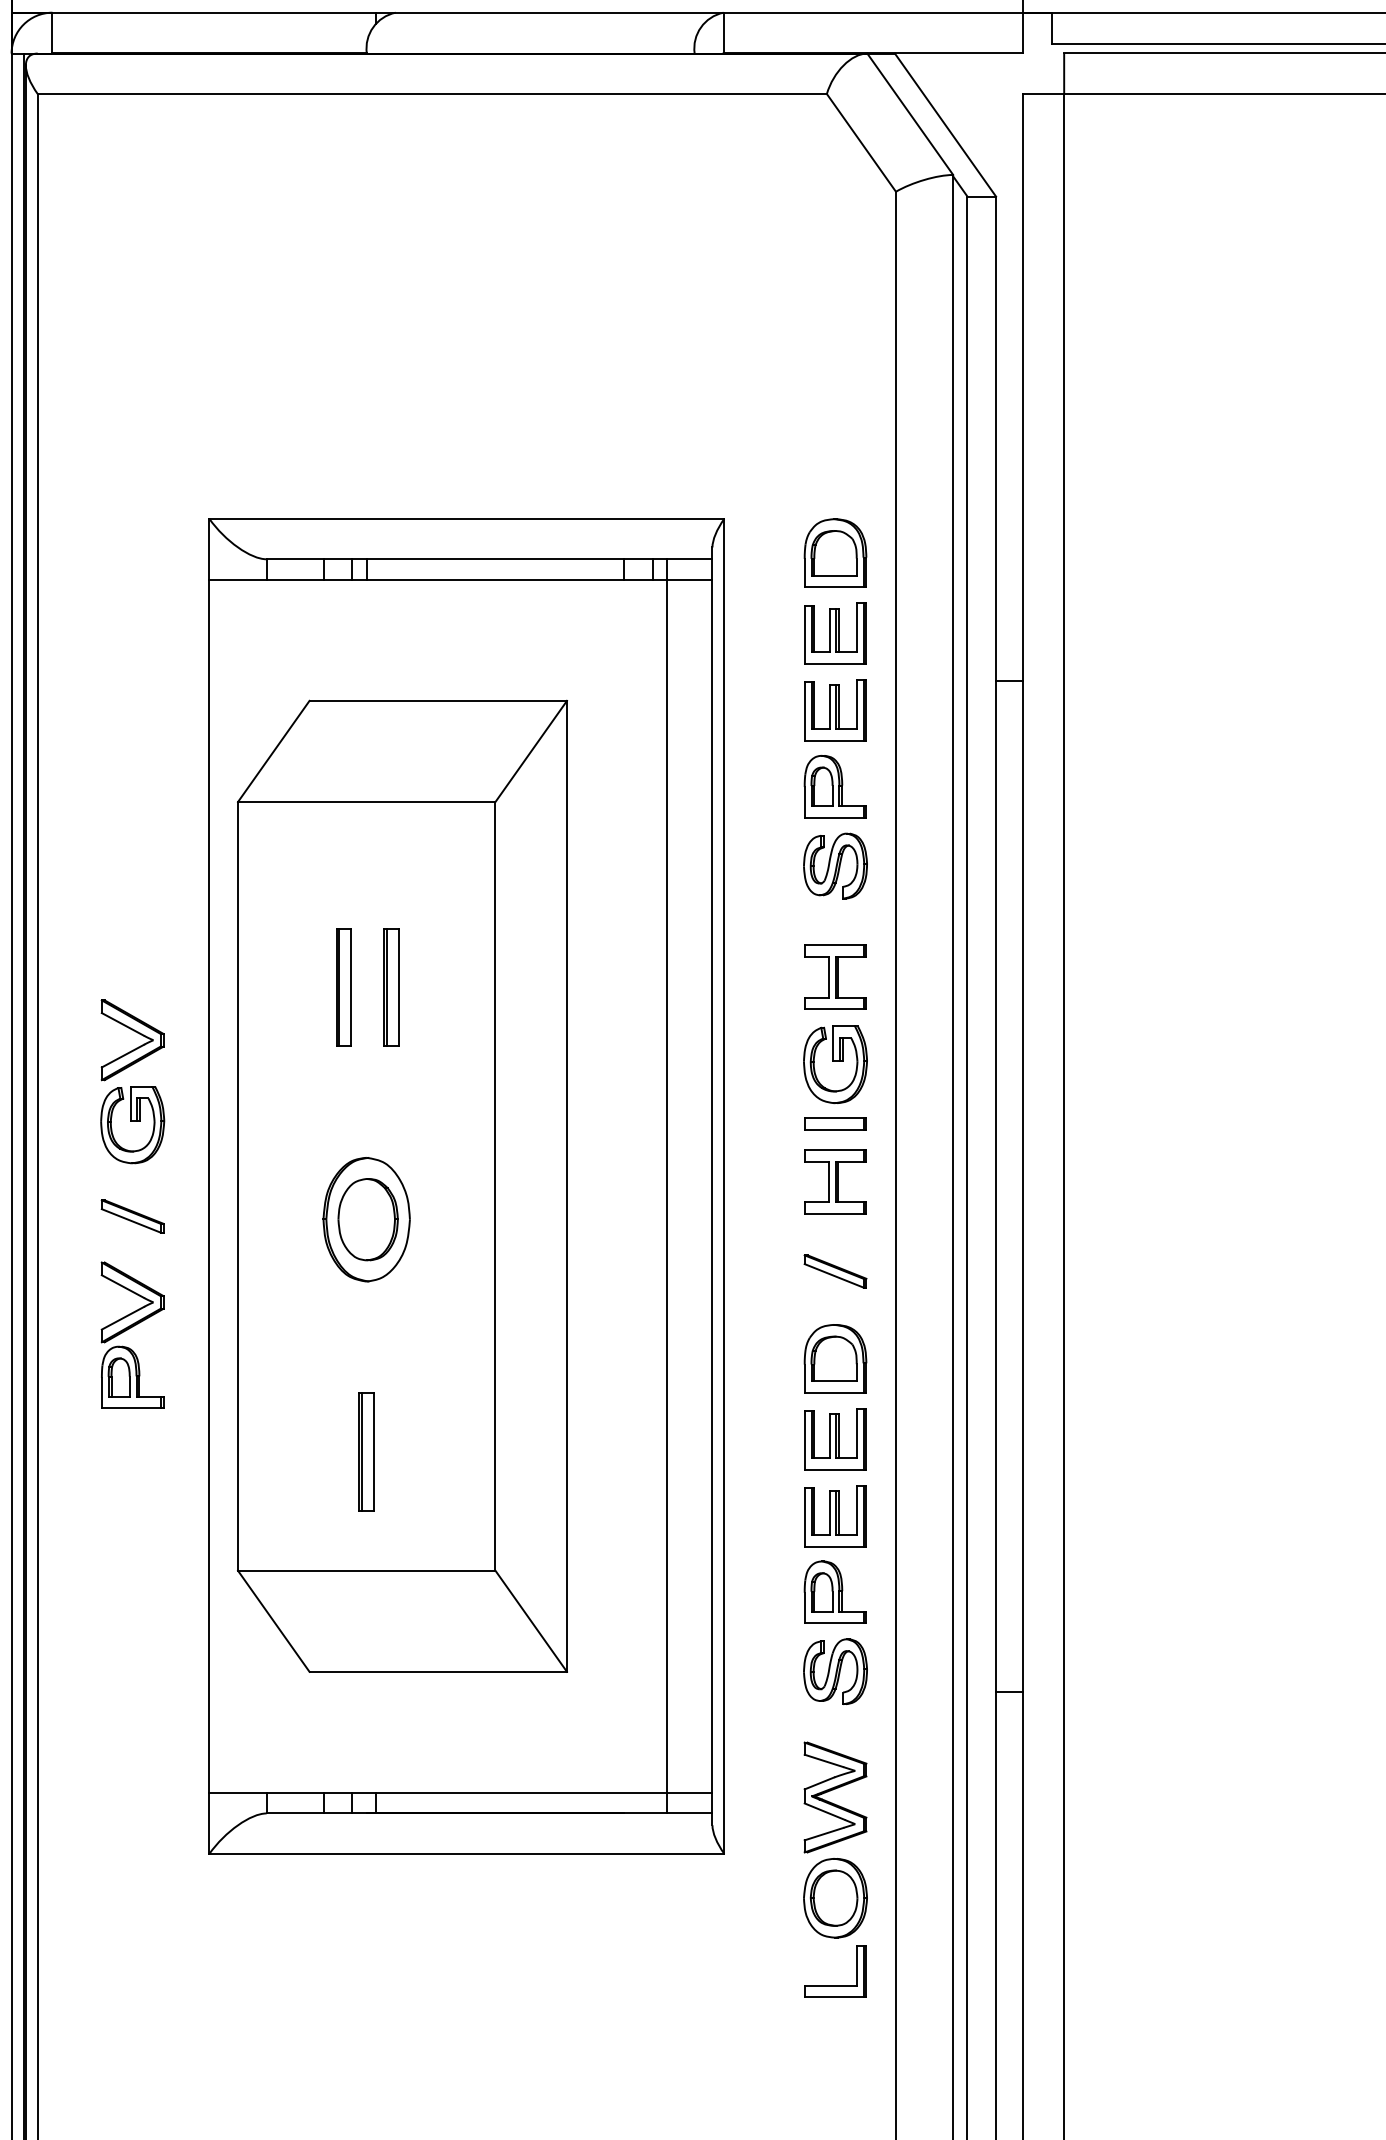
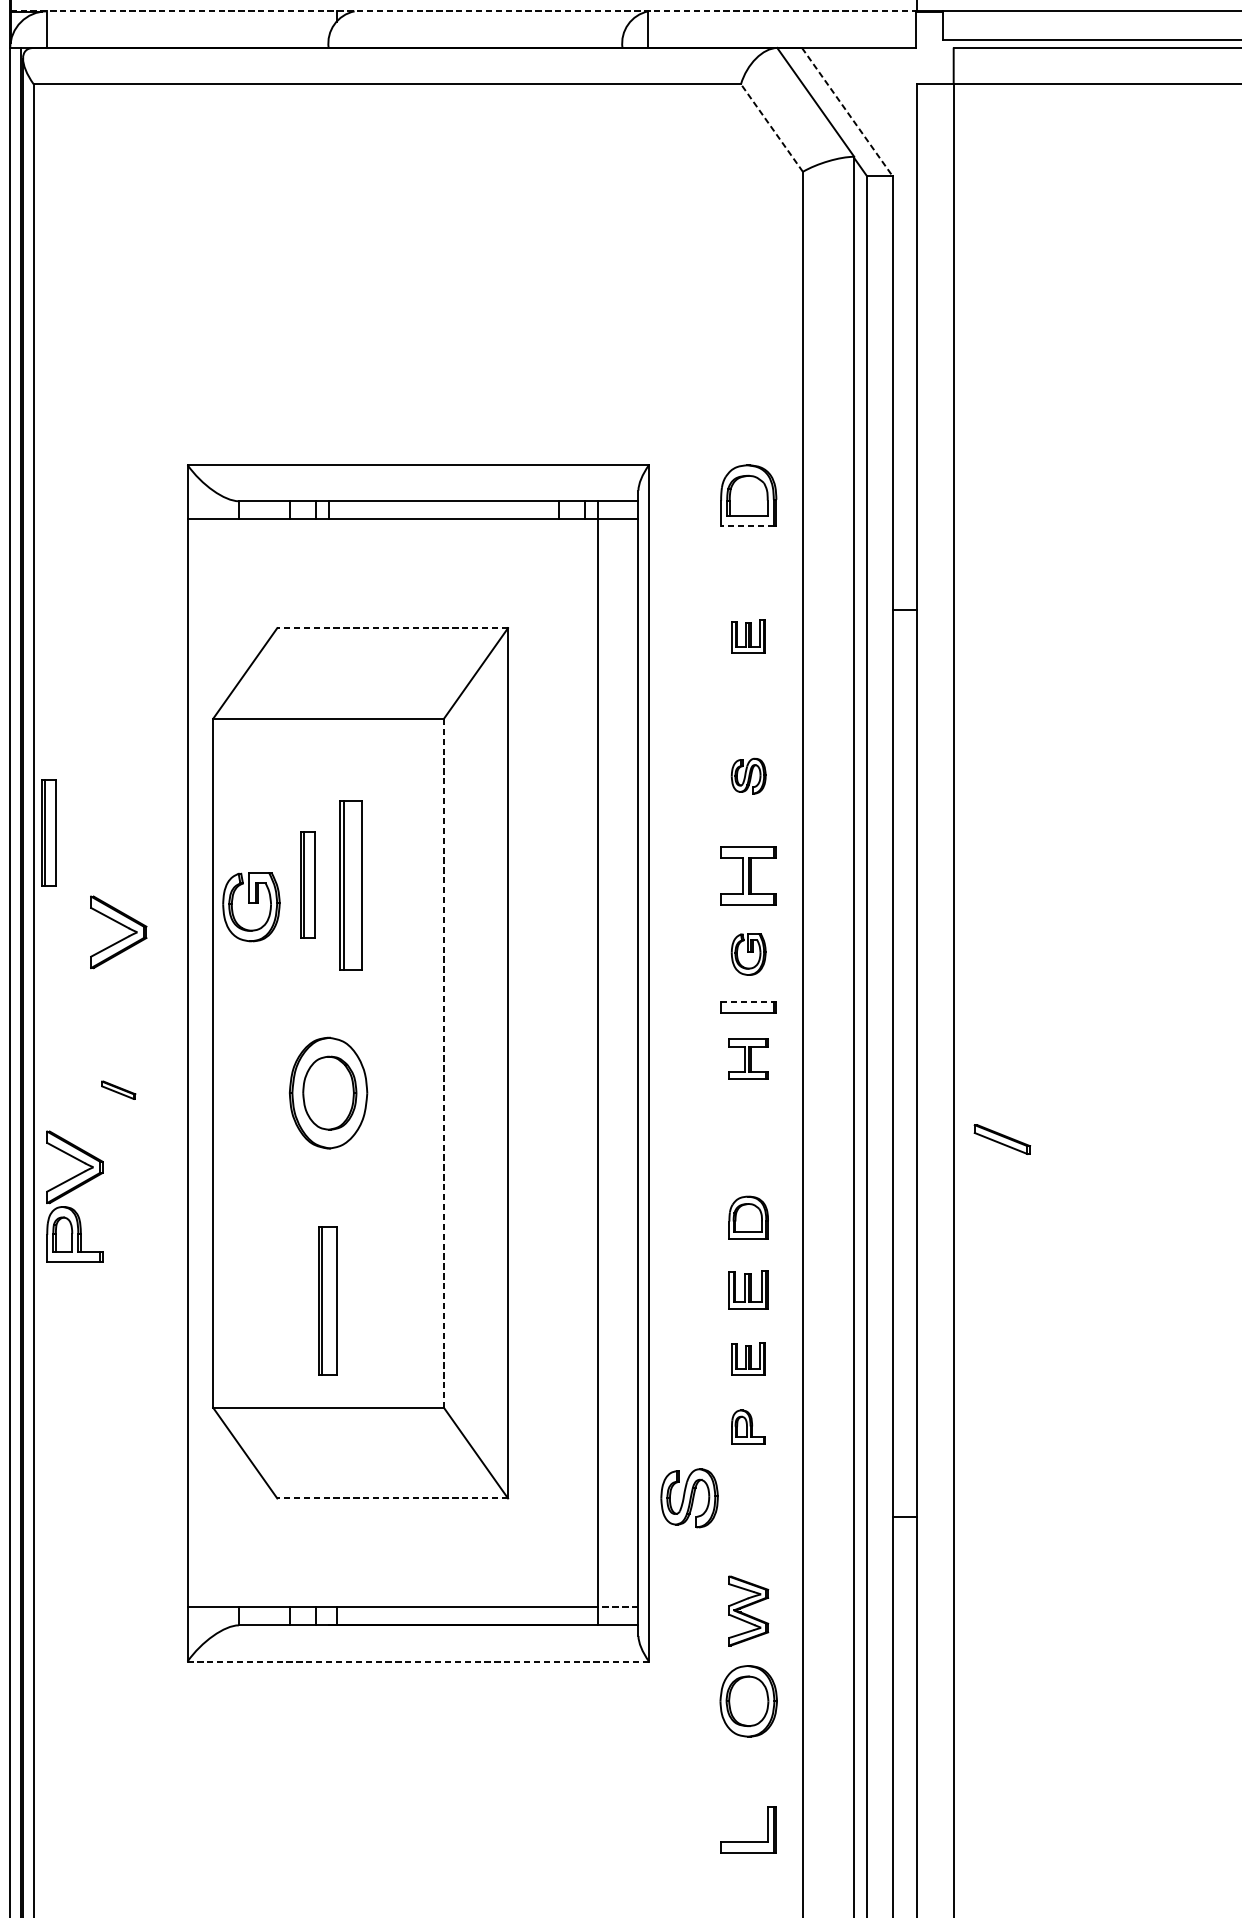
line: (517, 12) -> (463, 11), solid -> dashed
line: (945, 125) -> (847, 112), solid -> dashed
line: (861, 142) -> (772, 127), solid -> dashed
line: (833, 587) -> (746, 526), solid -> dashed
part: (835, 633) -> (748, 567), removed
line: (438, 700) -> (392, 627), solid -> dashed
part: (835, 710) -> (748, 636), size x0.6
part: (834, 786) -> (747, 704), removed
part: (835, 865) -> (748, 775), size x0.6
part: (54, 929) -> (48, 833), added
part: (391, 987) -> (350, 885), size x1.6
part: (835, 1064) -> (748, 954), size x0.6
line: (834, 1118) -> (747, 1002), solid -> dashed
part: (132, 1125) -> (251, 907), moved
part: (835, 1181) -> (748, 1058), size x0.7
line: (495, 1186) -> (443, 1063), solid -> dashed
part: (132, 1216) -> (118, 1090), size x0.6
part: (835, 1271) -> (1002, 1139), moved
part: (132, 1334) -> (74, 1196), moved
part: (835, 1358) -> (748, 1217), size x0.7
part: (835, 1439) -> (748, 1290), size x0.7
part: (366, 1451) -> (328, 1300), size x1.4
part: (835, 1516) -> (748, 1359), size x0.6
part: (834, 1591) -> (747, 1426), size x0.6
line: (438, 1671) -> (392, 1498), solid -> dashed
part: (835, 1671) -> (689, 1498), moved
line: (689, 1793) -> (617, 1607), solid -> dashed
part: (835, 1797) -> (748, 1611), size x0.7
line: (466, 1853) -> (417, 1661), solid -> dashed
part: (835, 1985) -> (748, 1842), moved

